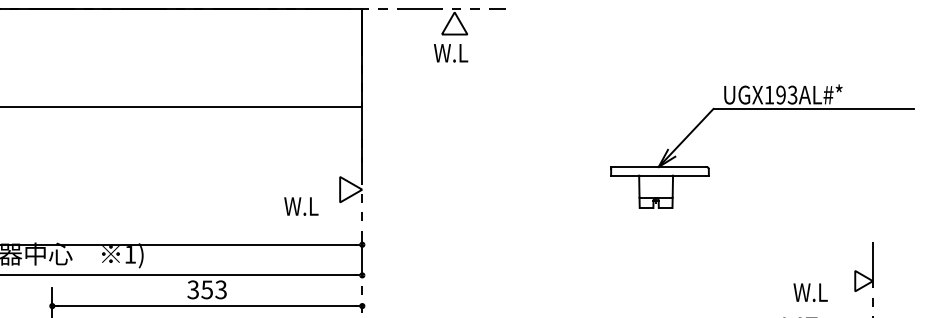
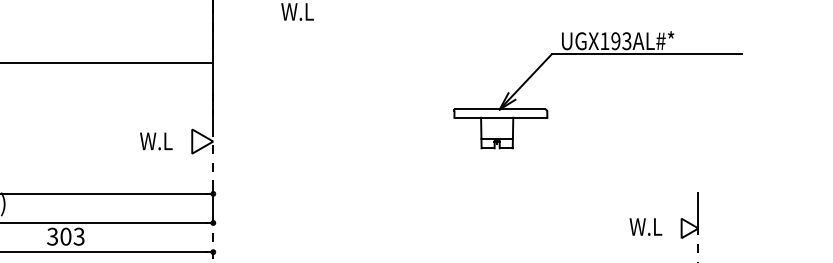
part: (762, 109) -> (598, 54), moved
text: (301, 206) -> (156, 141), moved
text: (206, 289) -> (65, 236), 353 -> 303
text: (810, 292) -> (645, 226), moved

